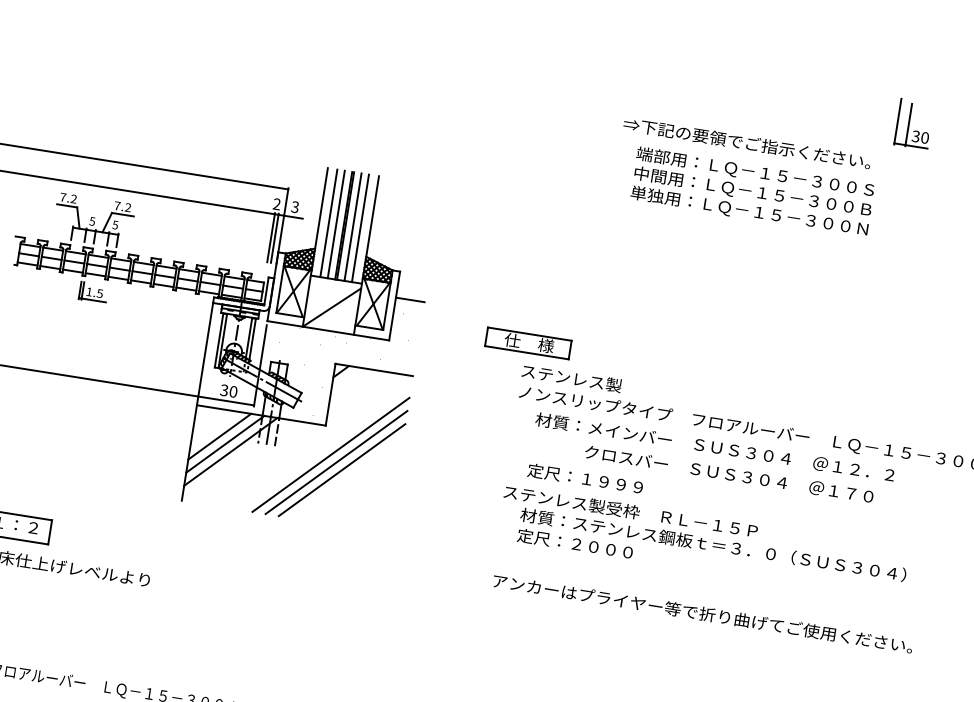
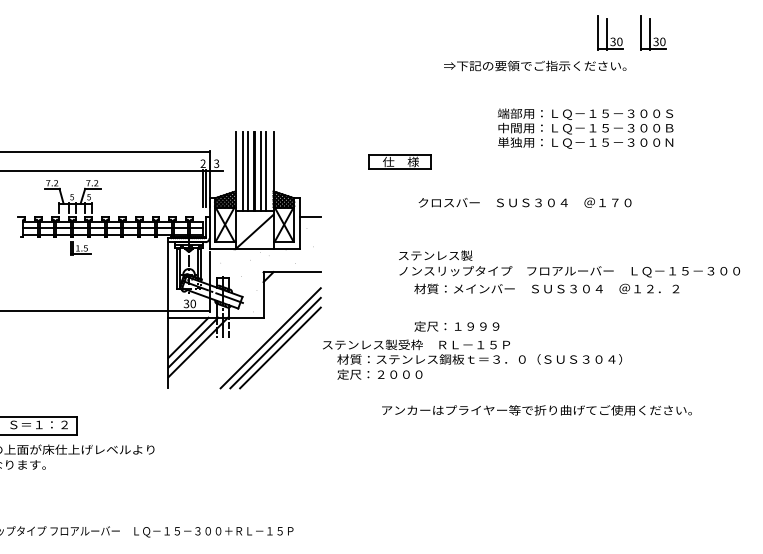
part: (856, 113) -> (610, 32), added
text: (752, 191) -> (585, 128), moved
part: (527, 342) -> (399, 161), moved
text: (728, 473) -> (524, 202), moved
text: (703, 543) -> (472, 359), moved
text: (702, 613) -> (536, 410), moved

